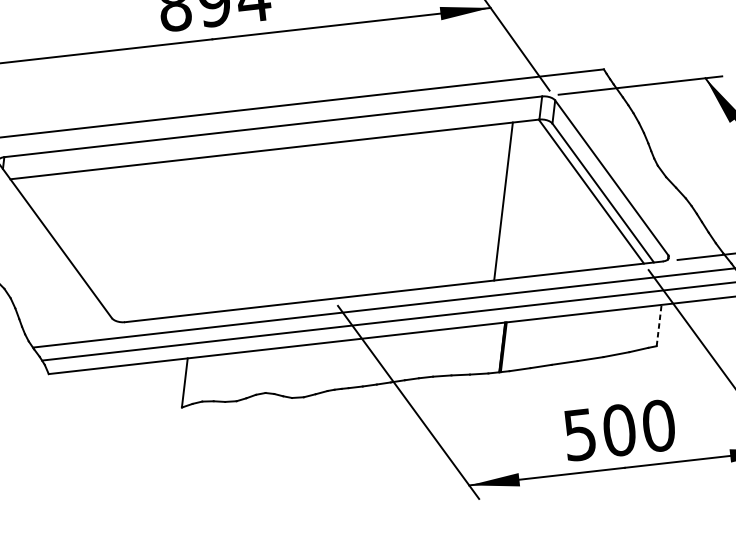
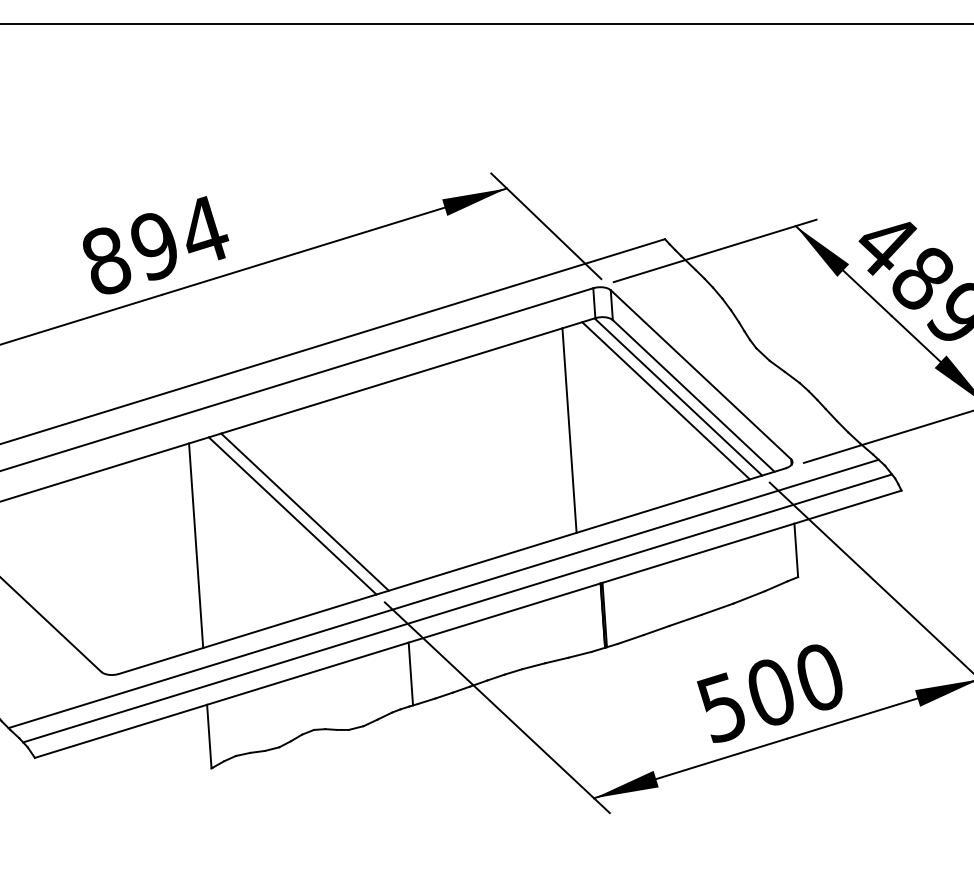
line: (581, 192) -> (665, 400), added
line: (289, 225) -> (304, 511), added
line: (280, 226) -> (292, 515), added
line: (202, 235) -> (196, 545), added
line: (659, 325) -> (796, 550), dashed -> solid
line: (347, 363) -> (410, 673), added

